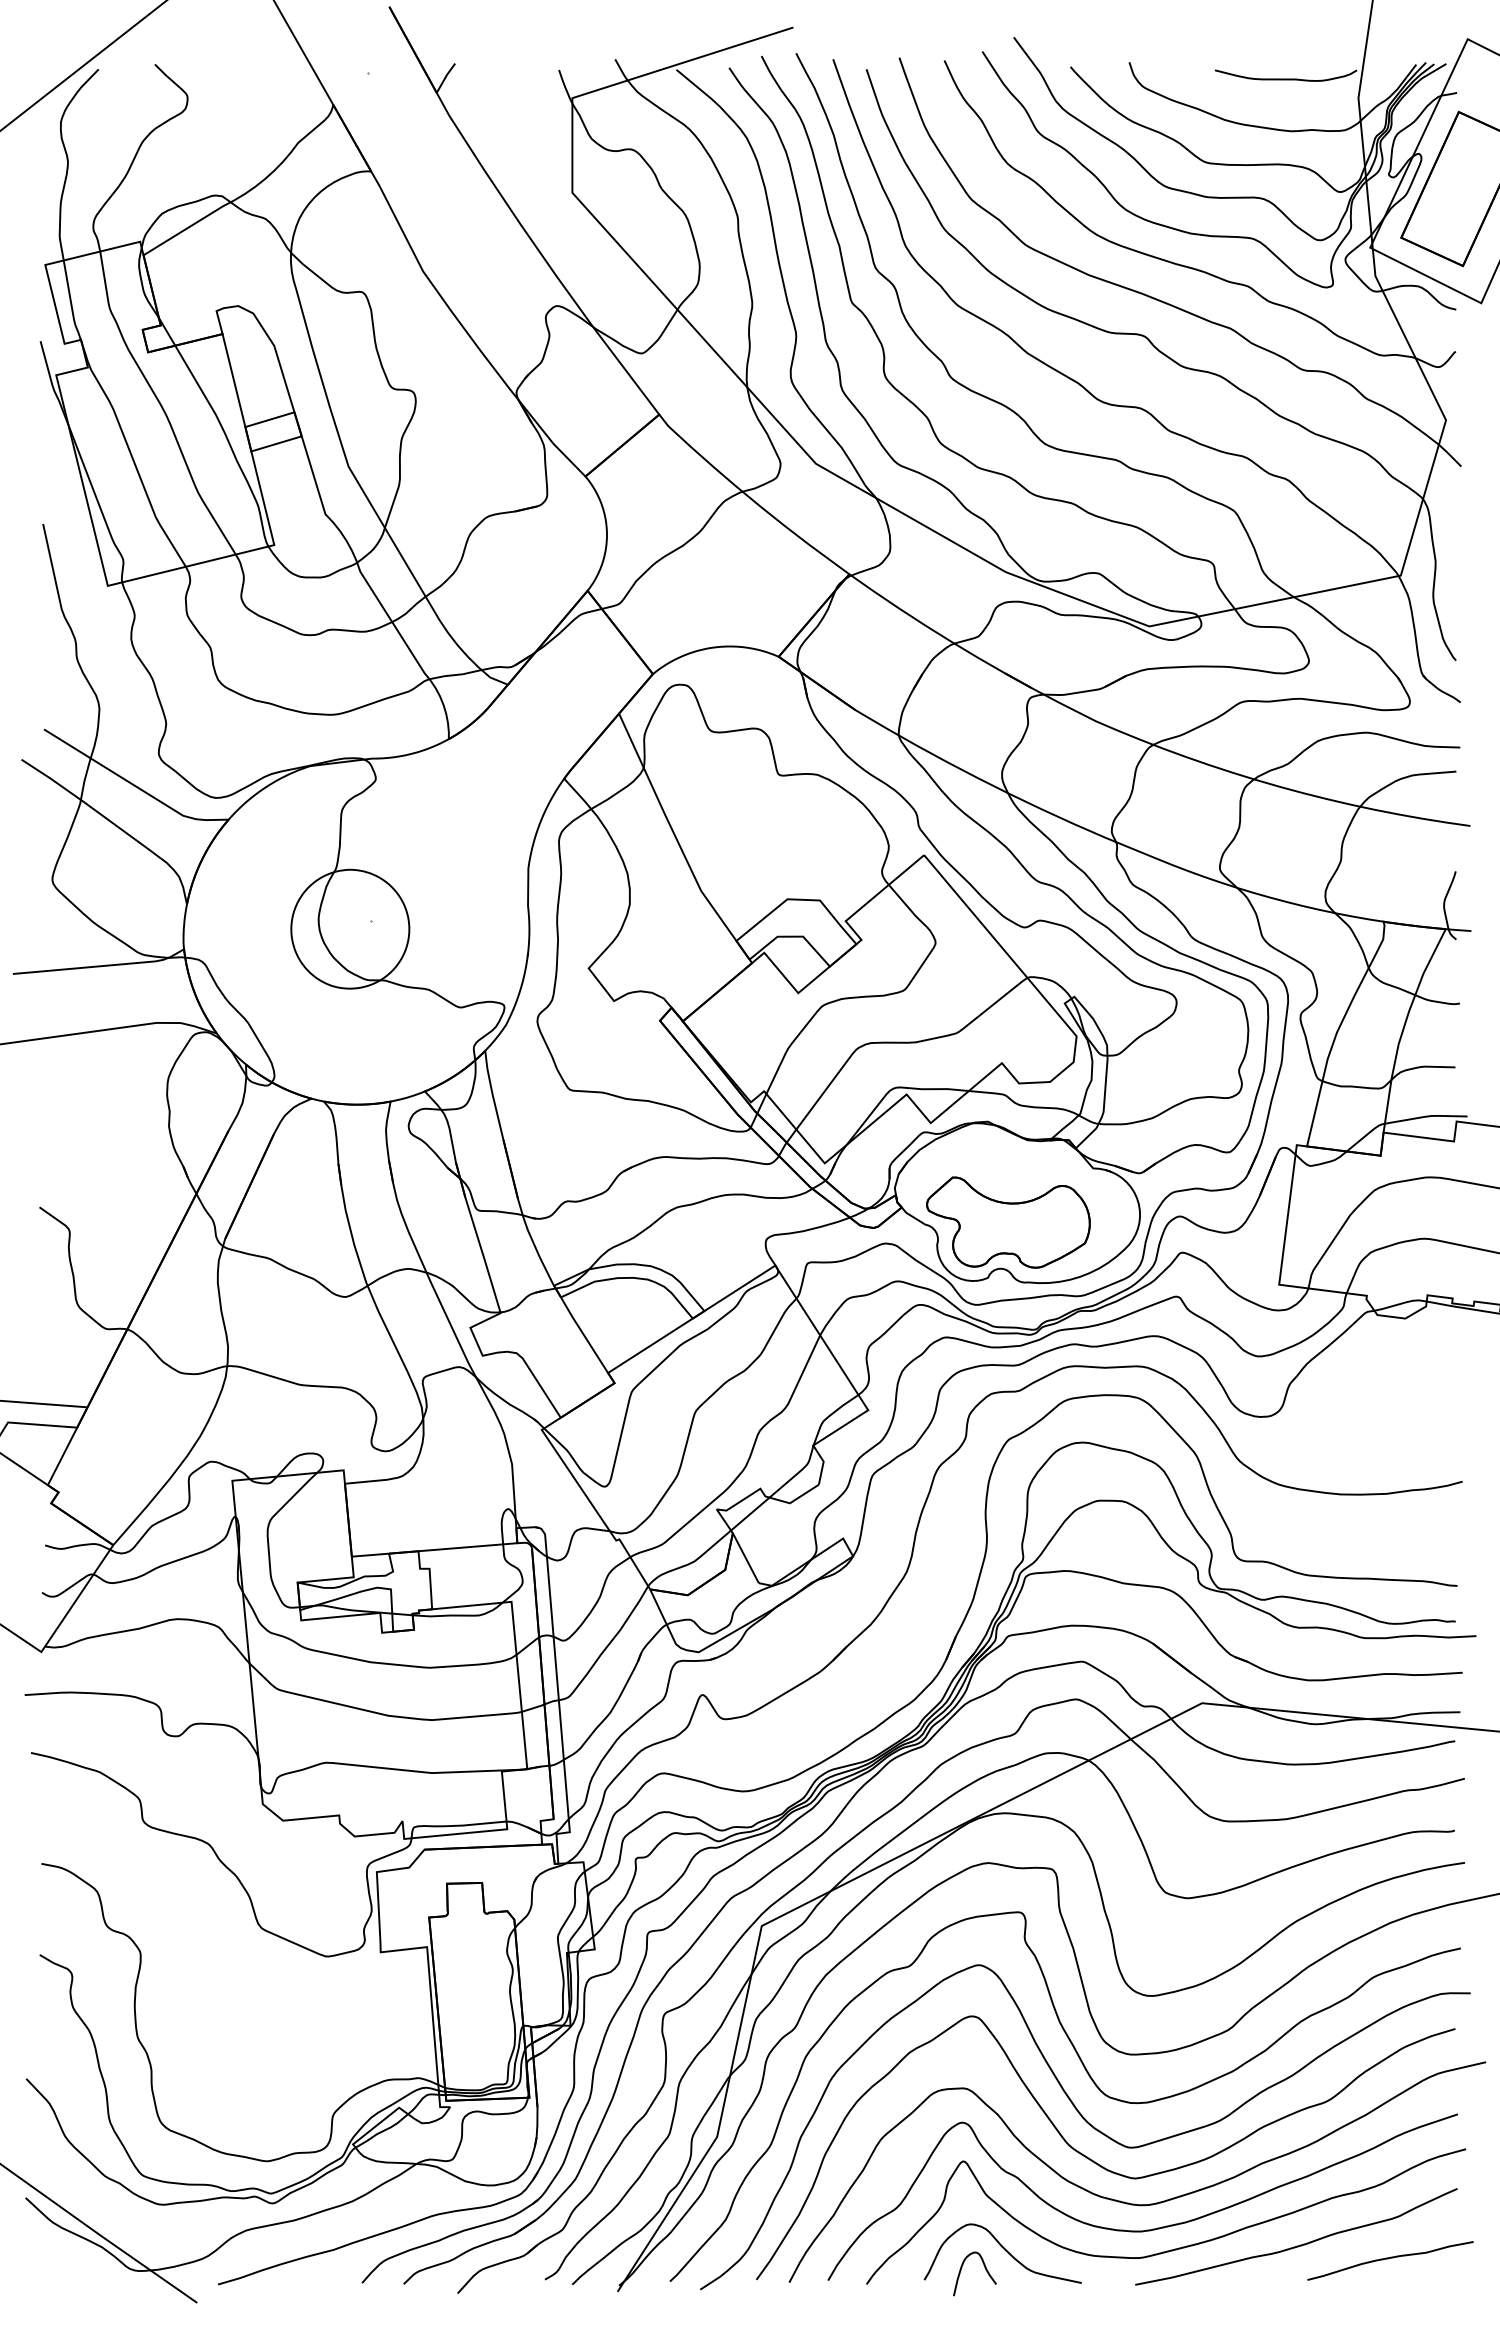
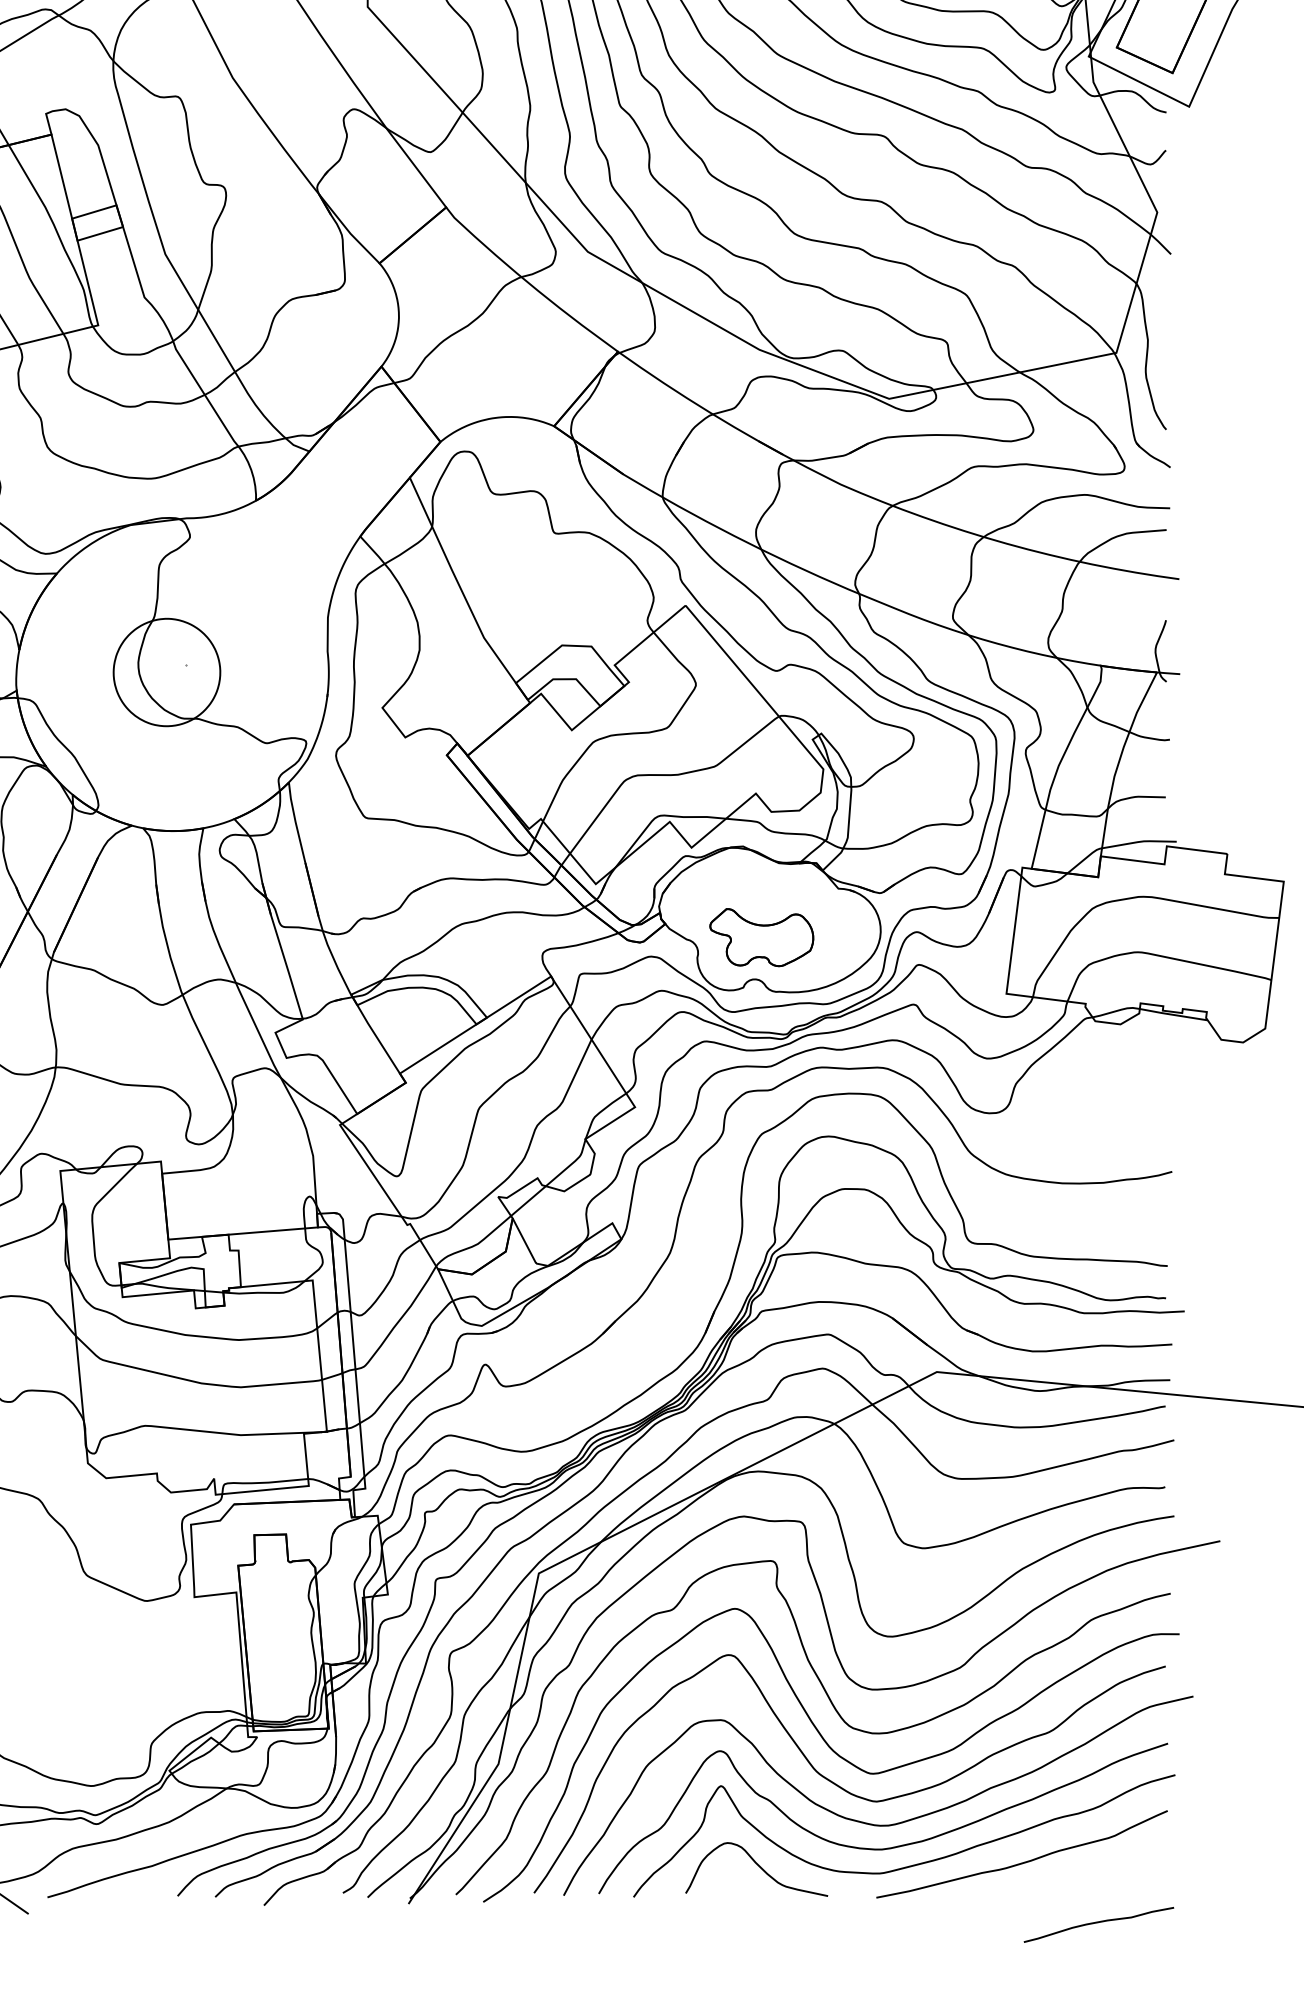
part: (1008, 1222) -> (761, 937), size x0.7
curve: (1390, 2258) -> (1098, 1922), moved
curve: (985, 2270) -> (741, 1884), removed

